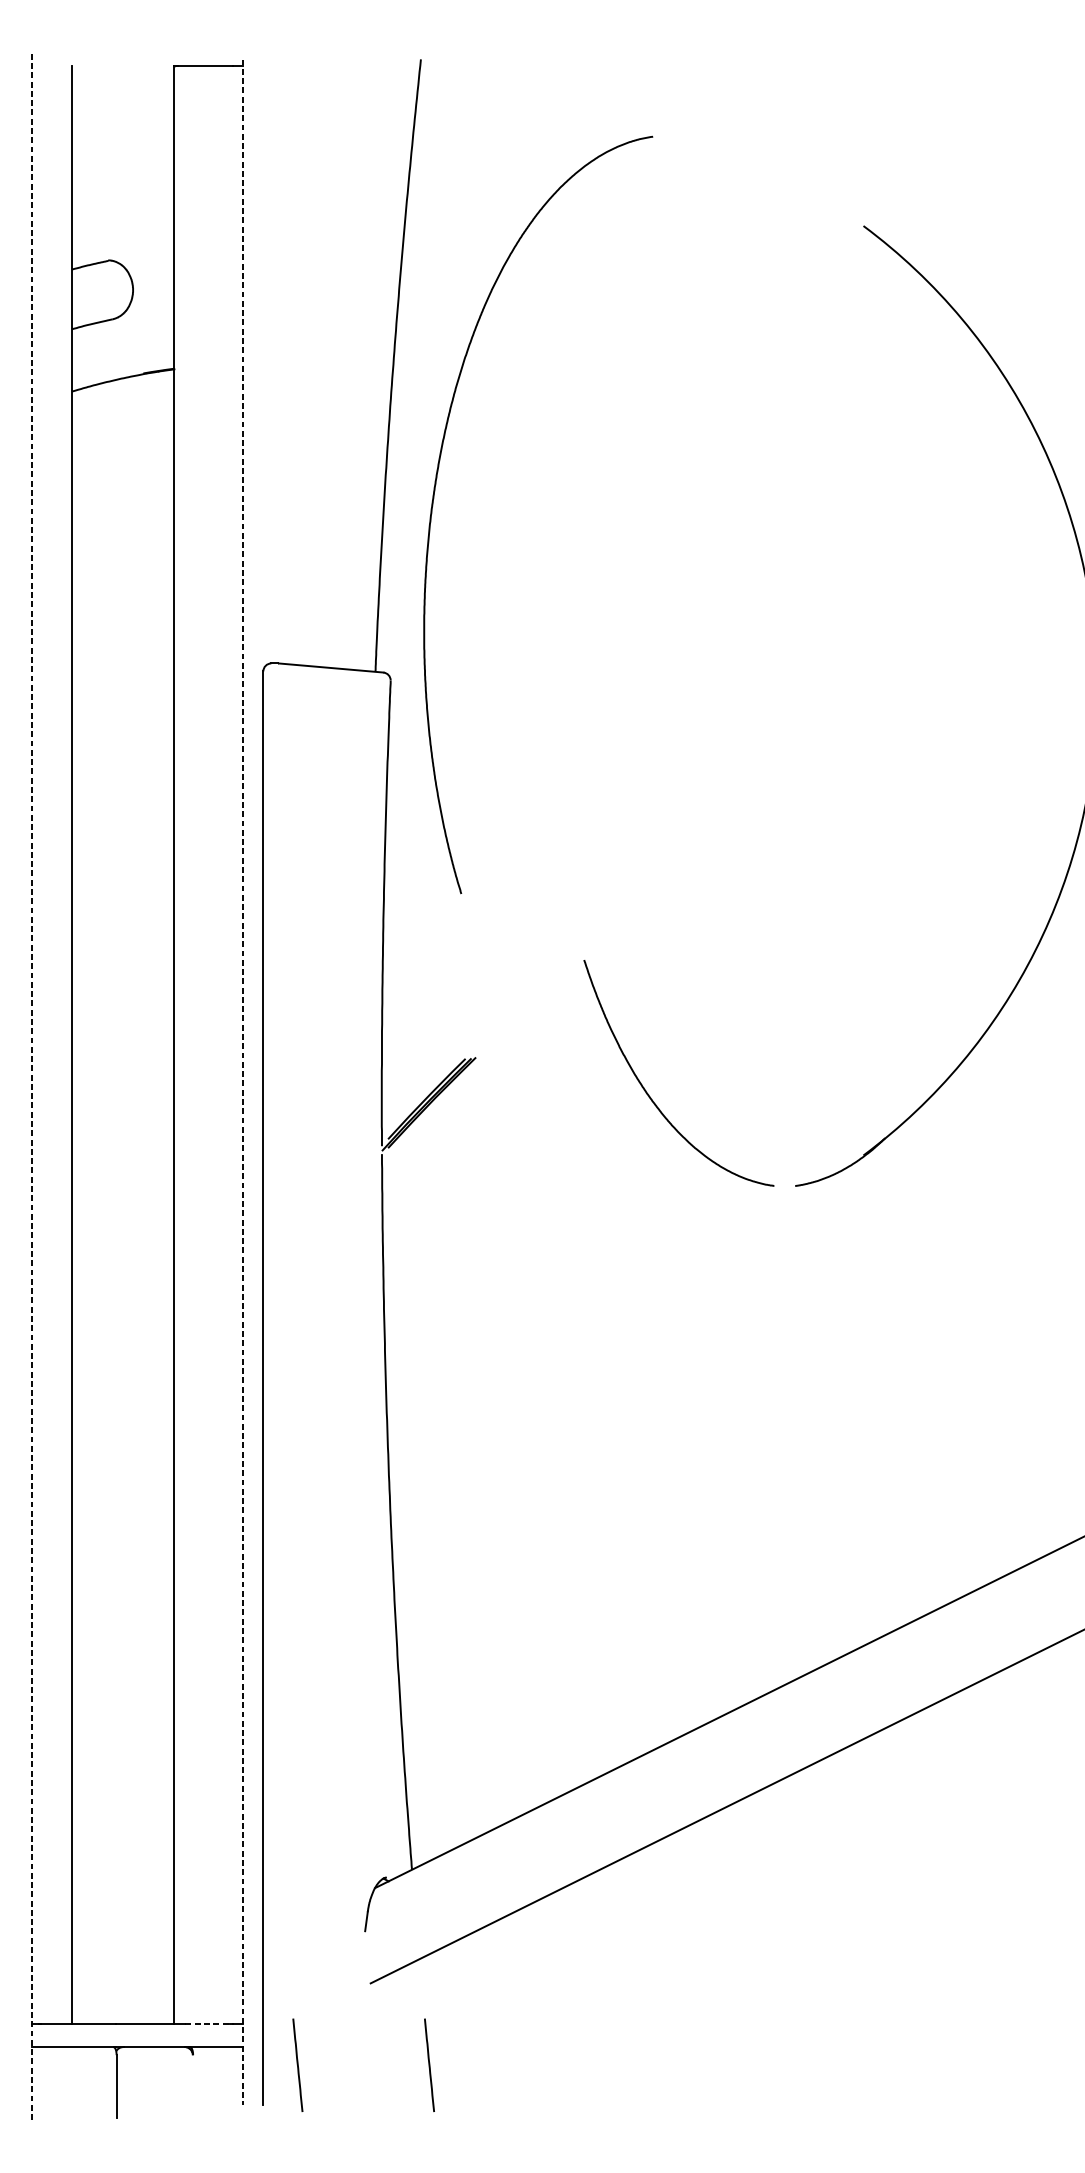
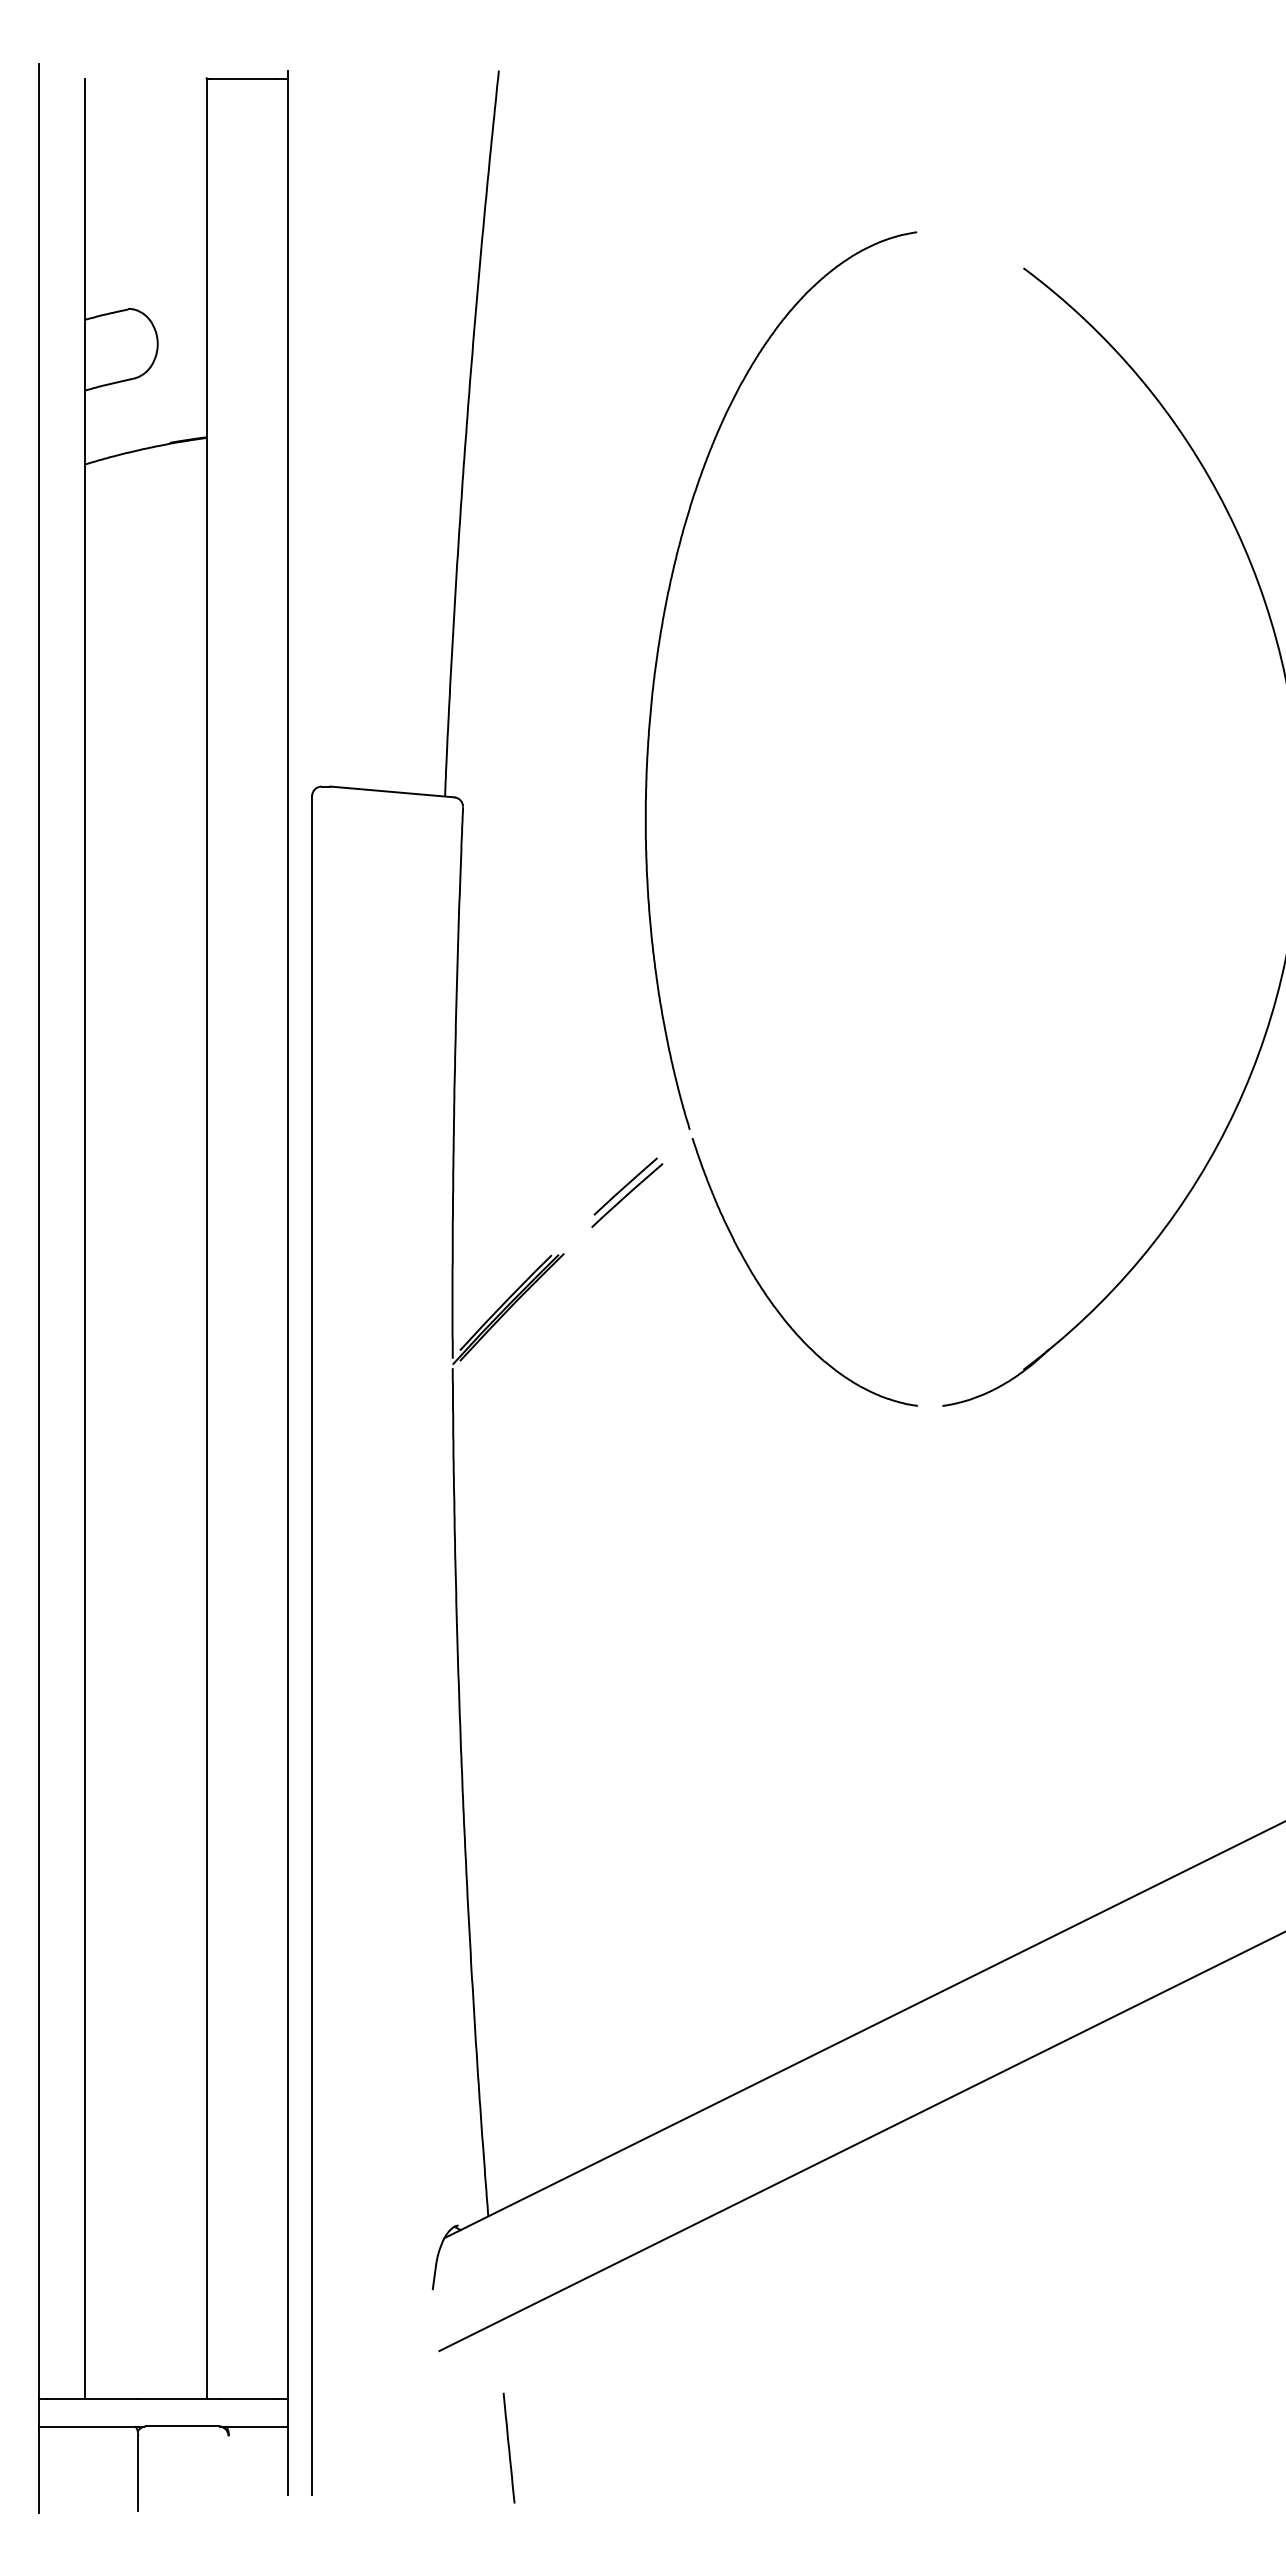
curve: (434, 499) -> (657, 662), moved
part: (529, 1005) -> (627, 1192), added
line: (242, 1081) -> (287, 1282), dashed -> solid
line: (32, 1086) -> (38, 1288), dashed -> solid
line: (207, 2023) -> (246, 2398), dashed -> solid
line: (297, 2064) -> (352, 2447), removed

